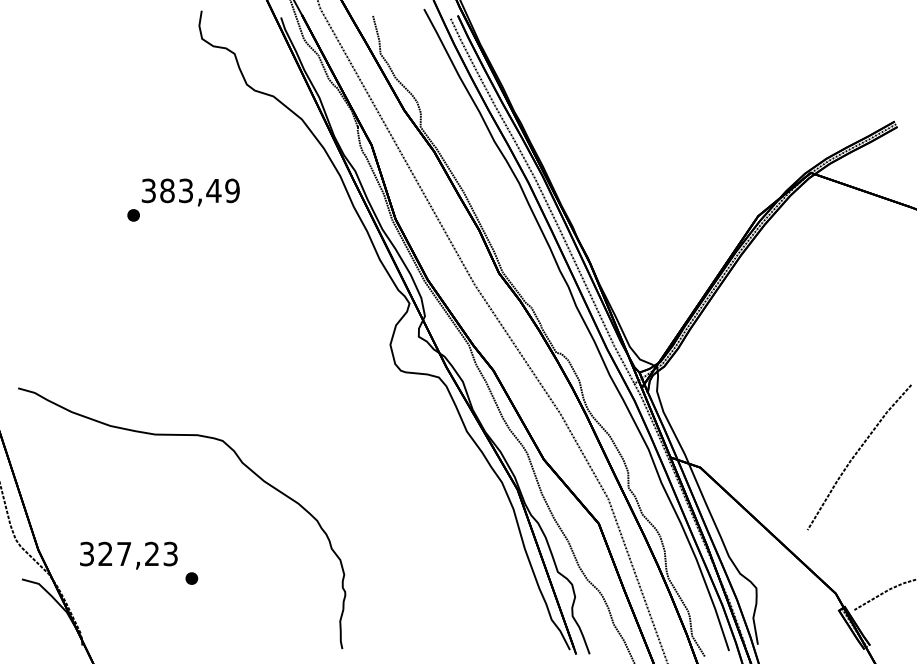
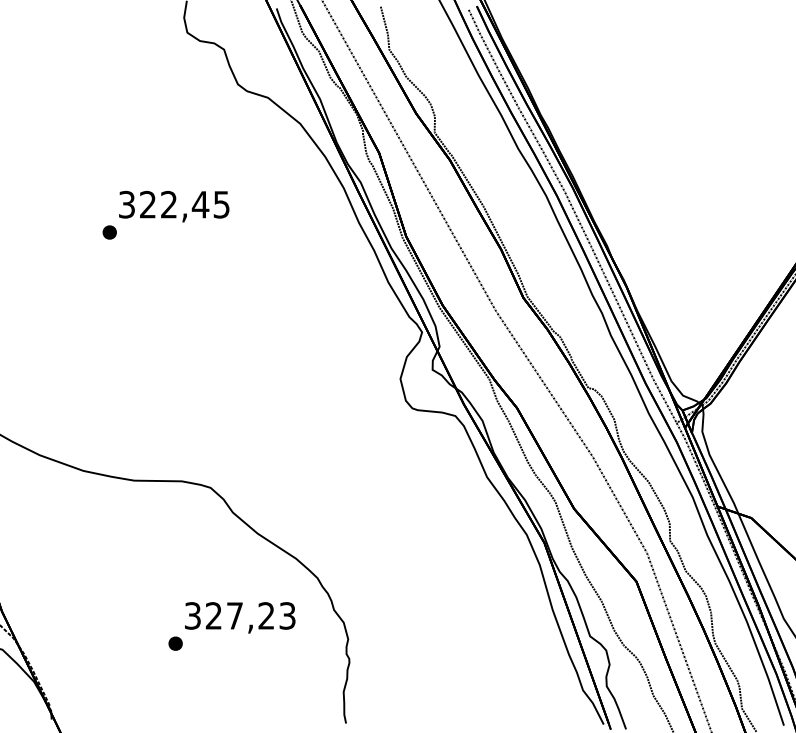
text: (199, 190) -> (184, 204), 383,49 -> 322,45
text: (128, 555) -> (239, 617), moved

